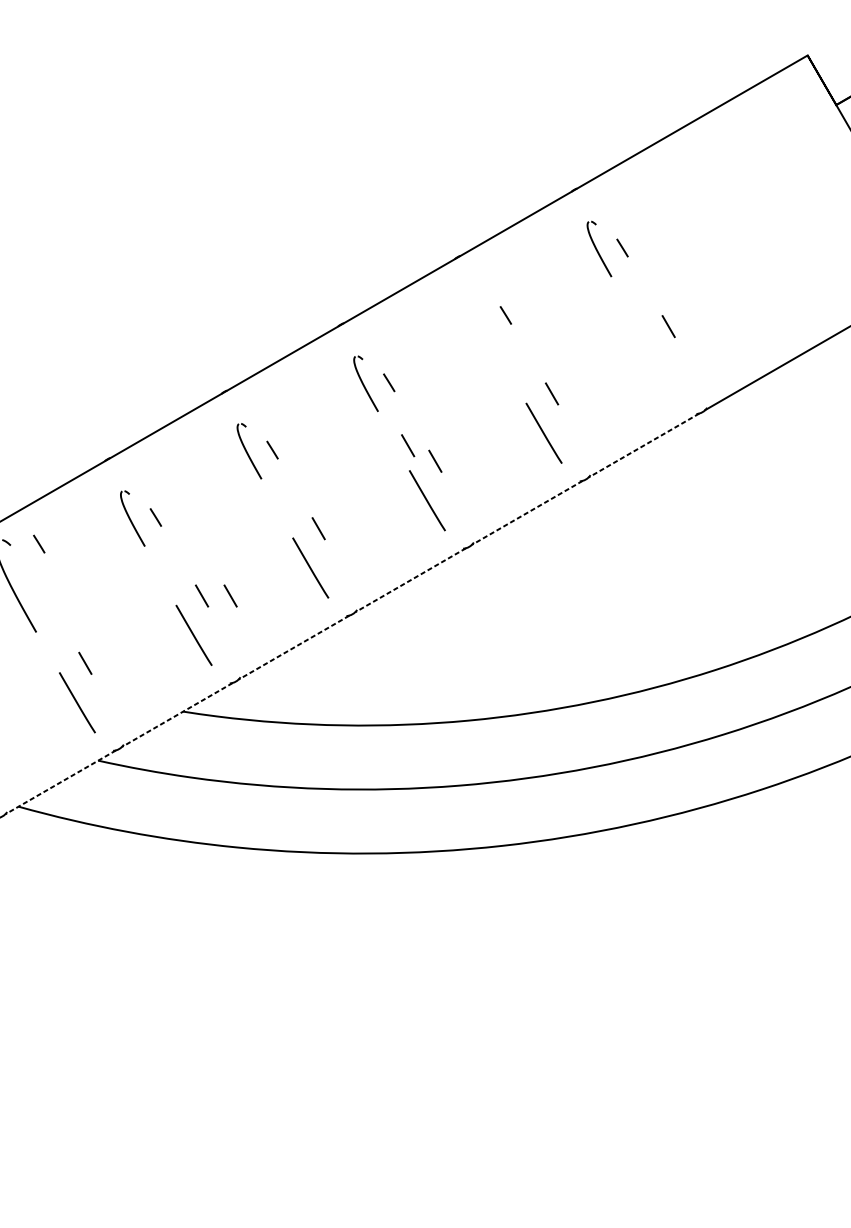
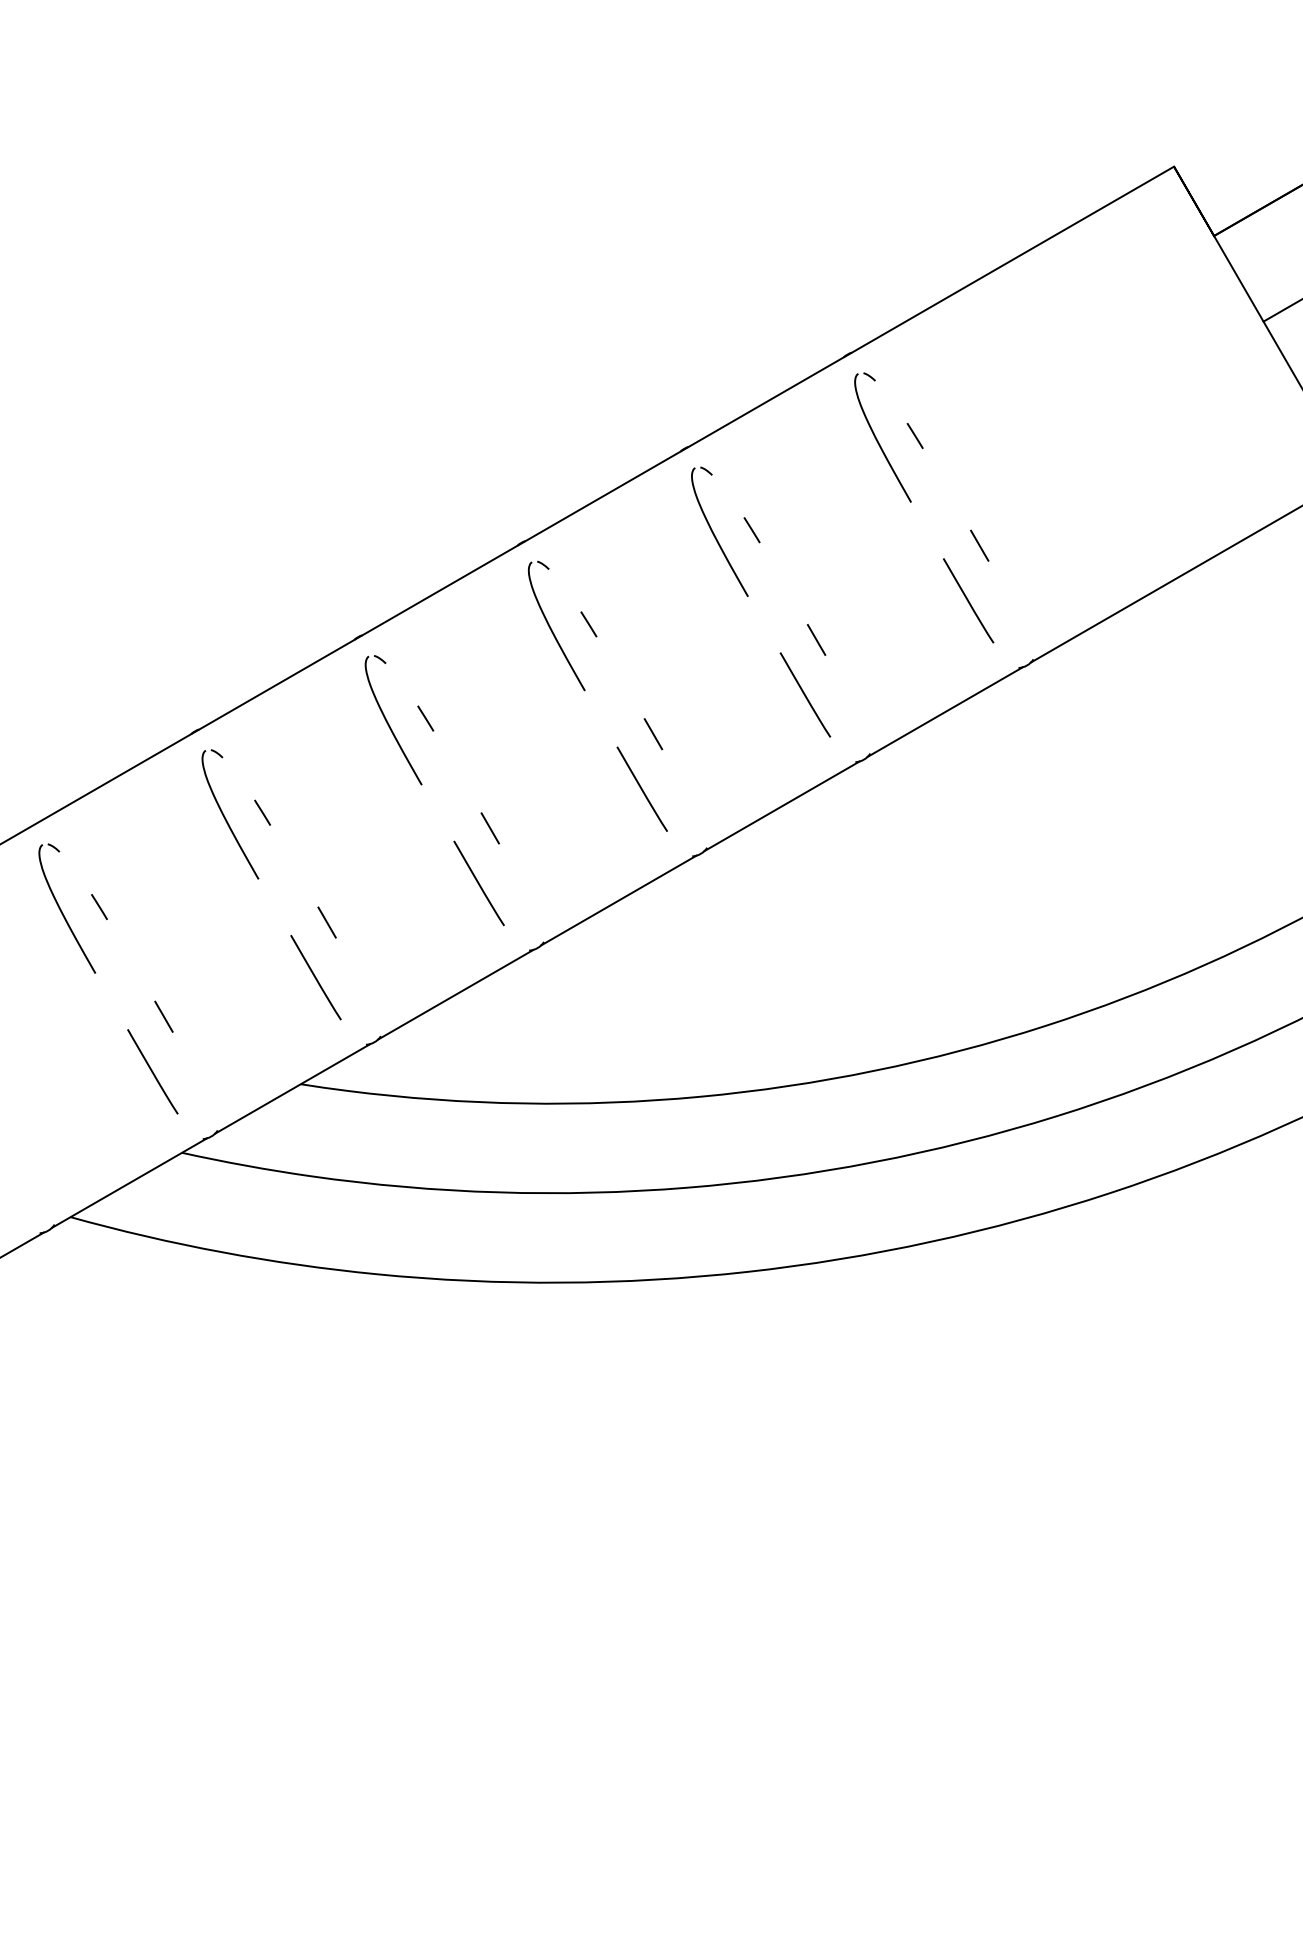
part: (599, 249) -> (882, 437), size x1.67
part: (482, 316) -> (719, 531), added
line: (660, 365) -> (968, 600), added
part: (366, 383) -> (556, 625), size x1.67
line: (407, 445) -> (614, 712), removed
line: (643, 445) -> (944, 712), dashed -> solid
part: (249, 451) -> (393, 720), size x1.67
line: (526, 513) -> (781, 806), dashed -> solid
part: (132, 518) -> (230, 814), size x1.67
line: (39, 544) -> (99, 907), moved
line: (410, 580) -> (618, 900), dashed -> solid
line: (230, 595) -> (366, 922), removed
line: (293, 647) -> (455, 994), dashed -> solid
line: (177, 715) -> (292, 1089), dashed -> solid
line: (60, 782) -> (129, 1183), dashed -> solid

